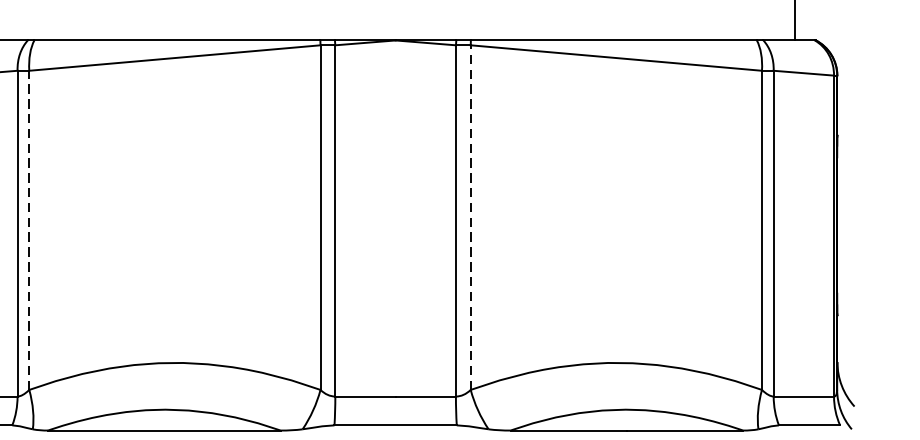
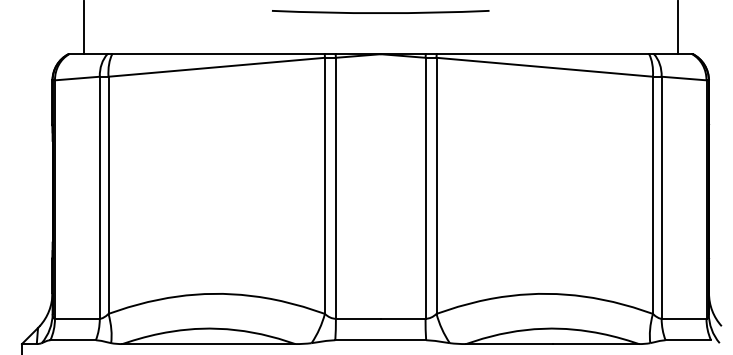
line: (470, 217) -> (436, 185), dashed -> solid
line: (29, 230) -> (108, 195), dashed -> solid

